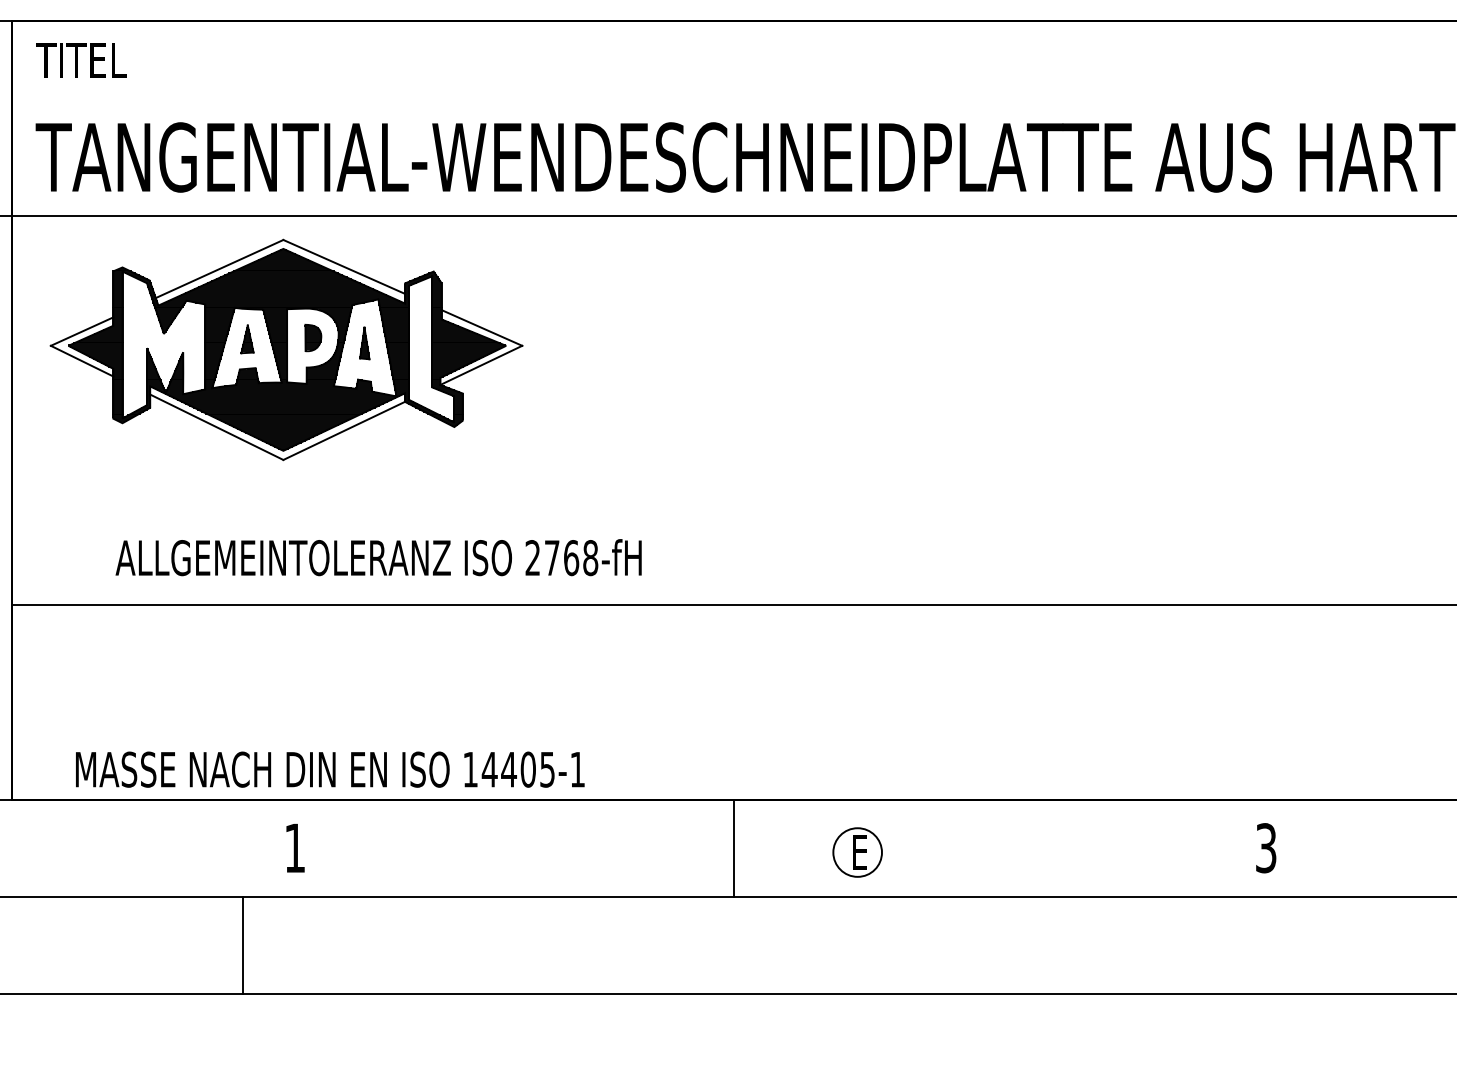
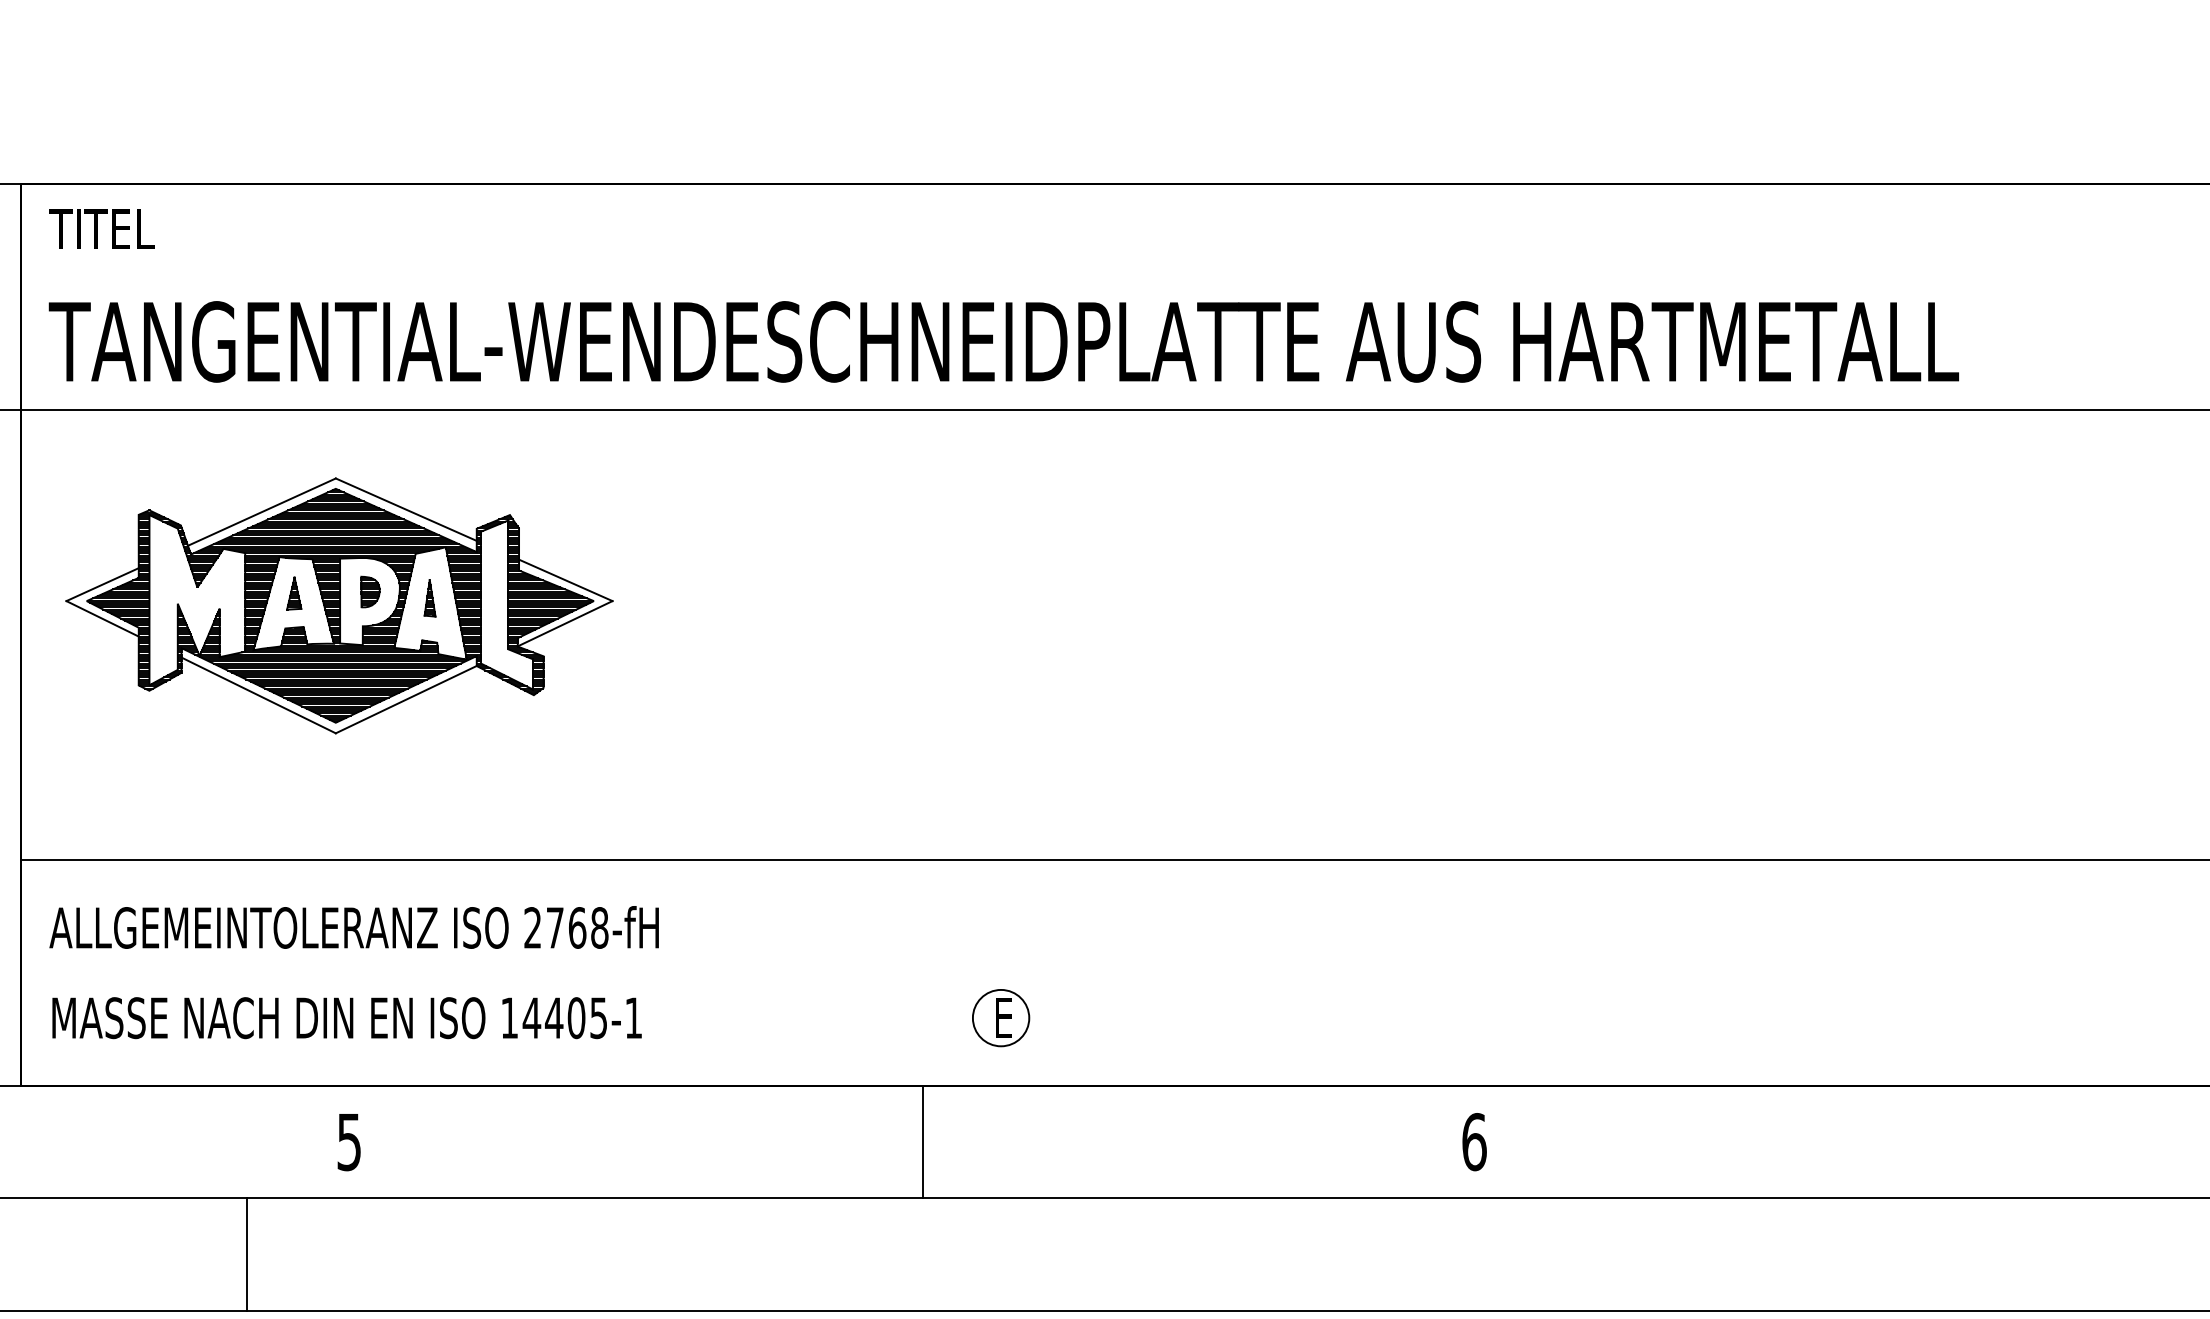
part: (286, 349) -> (339, 605), moved
text: (378, 557) -> (353, 927), moved
text: (329, 770) -> (346, 1018), moved
line: (734, 847) -> (923, 1141), moved
text: (294, 848) -> (348, 1142), 1 -> 5
text: (1266, 848) -> (1474, 1142), 3 -> 6
part: (858, 852) -> (1001, 1018), moved
line: (242, 945) -> (246, 1254), moved

